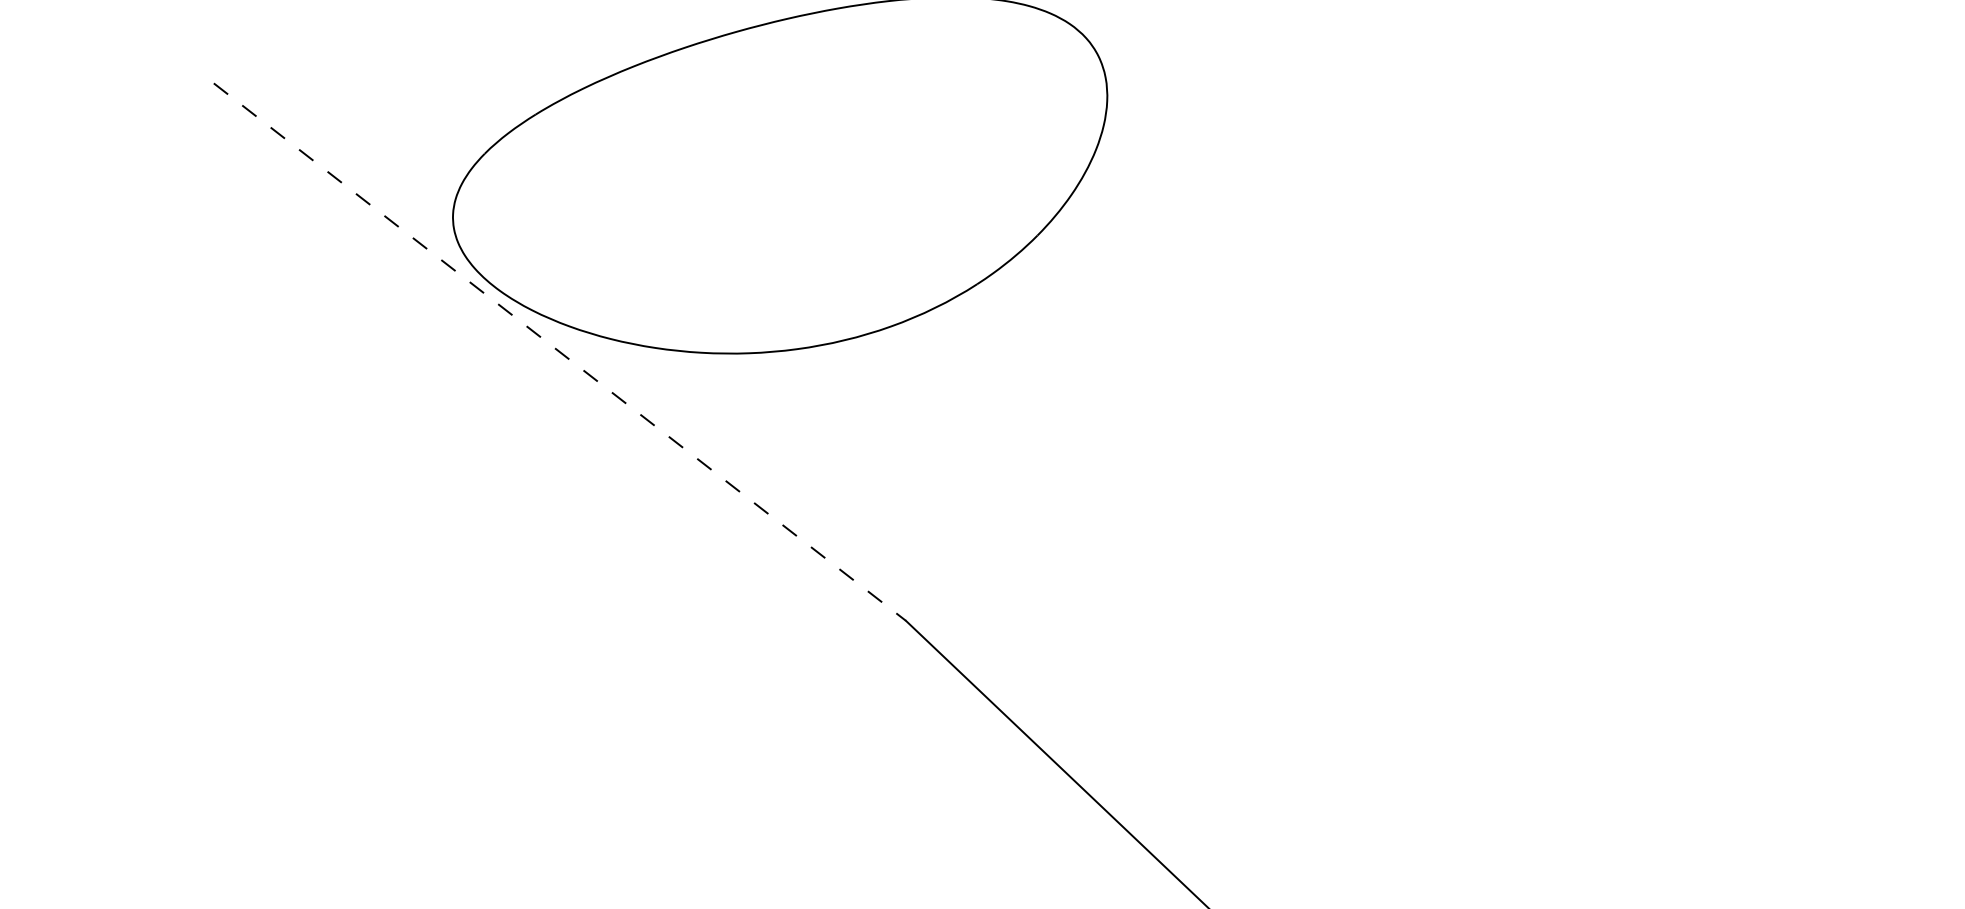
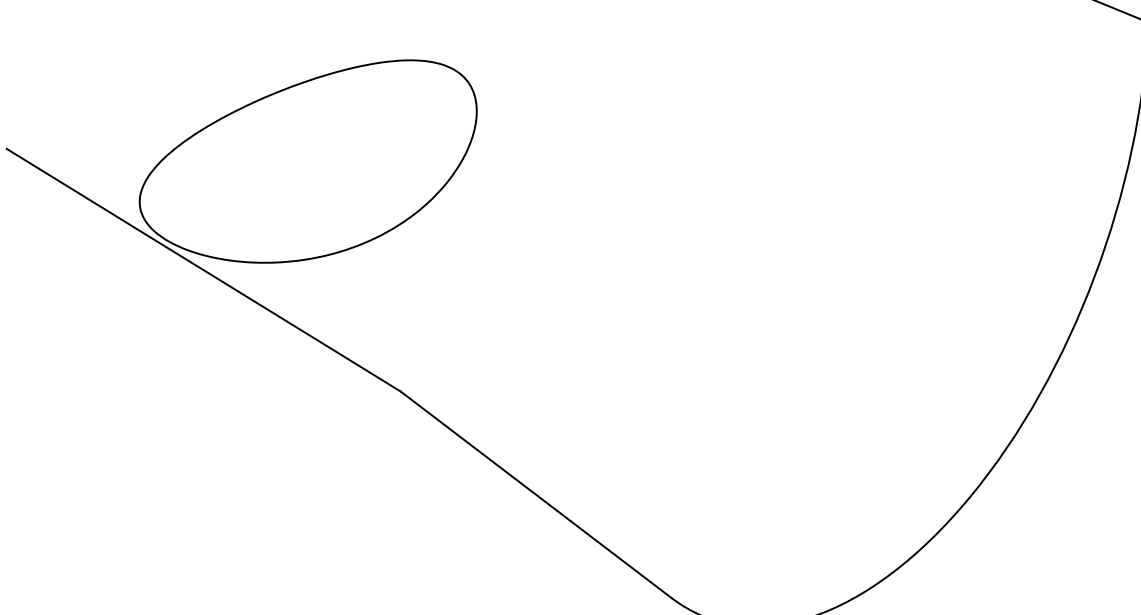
line: (561, 352) -> (204, 270), dashed -> solid

